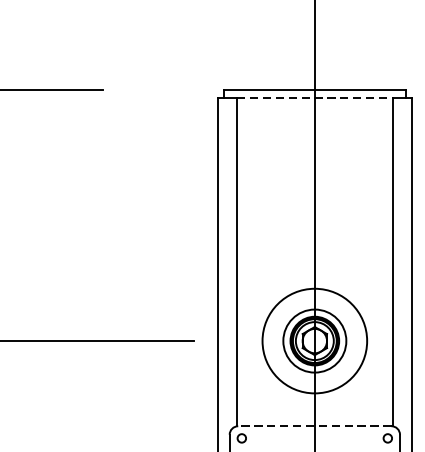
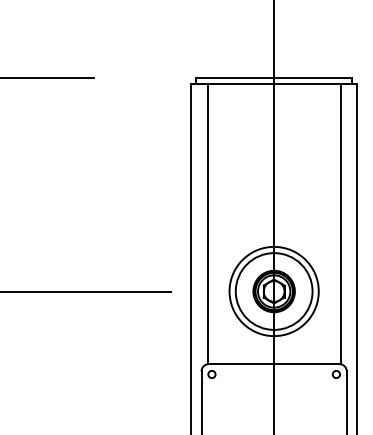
line: (315, 98) -> (274, 84), dashed -> solid
circle: (314, 341) -> (273, 291), size x1.43
line: (314, 426) -> (273, 364), dashed -> solid

